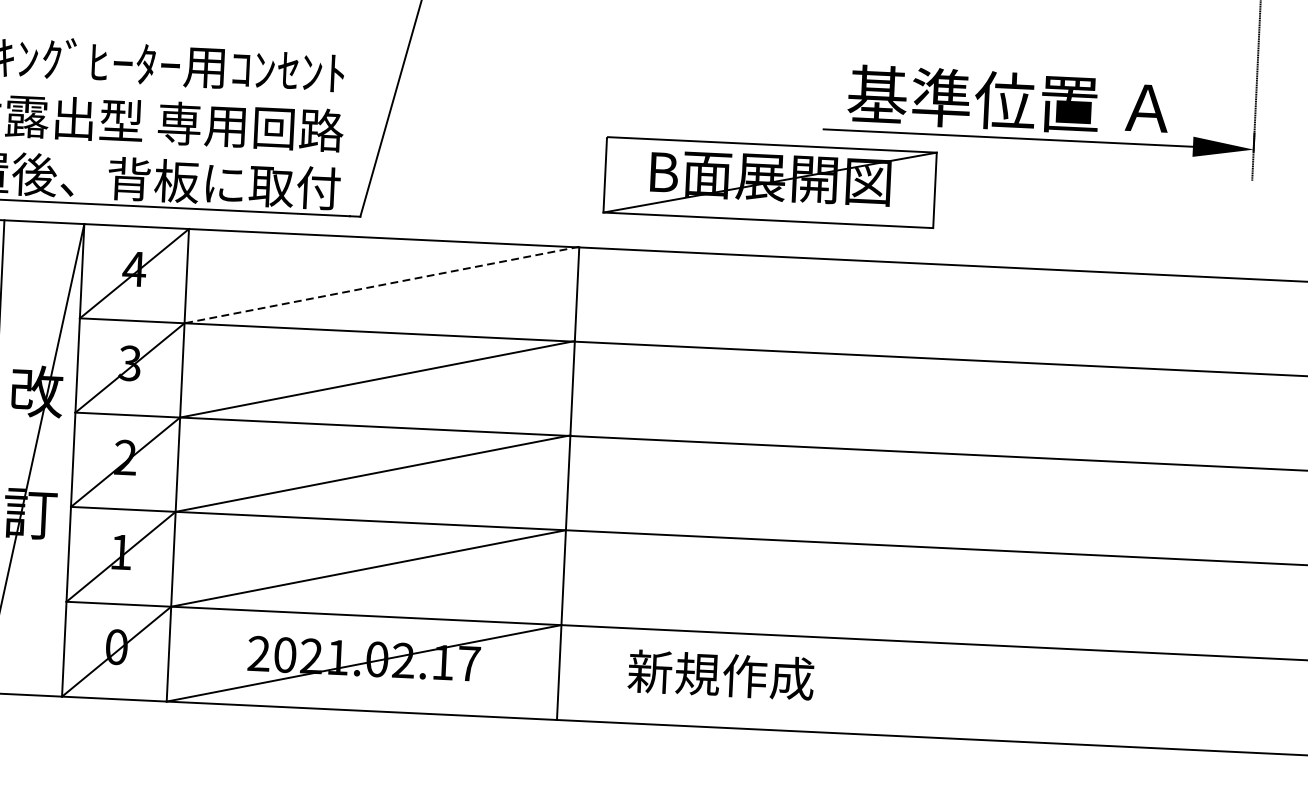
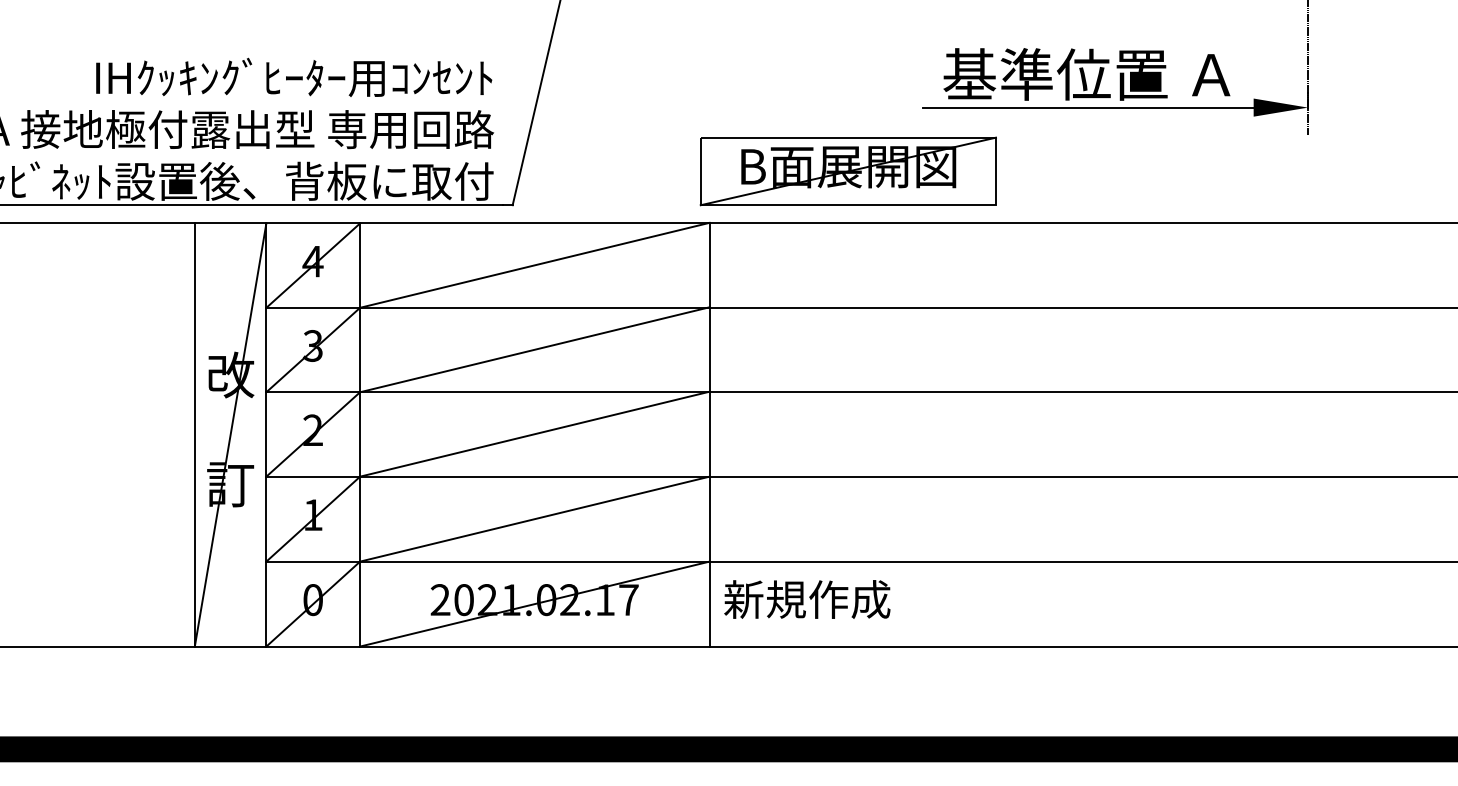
part: (769, 182) -> (847, 171), moved
line: (381, 285) -> (534, 265), dashed -> solid
text: (721, 675) -> (807, 599), moved

